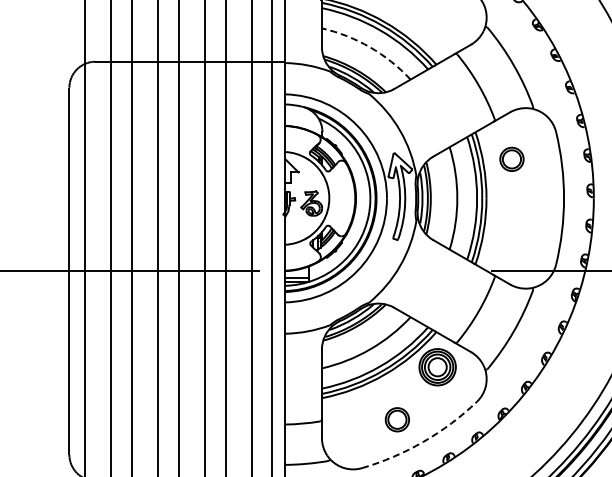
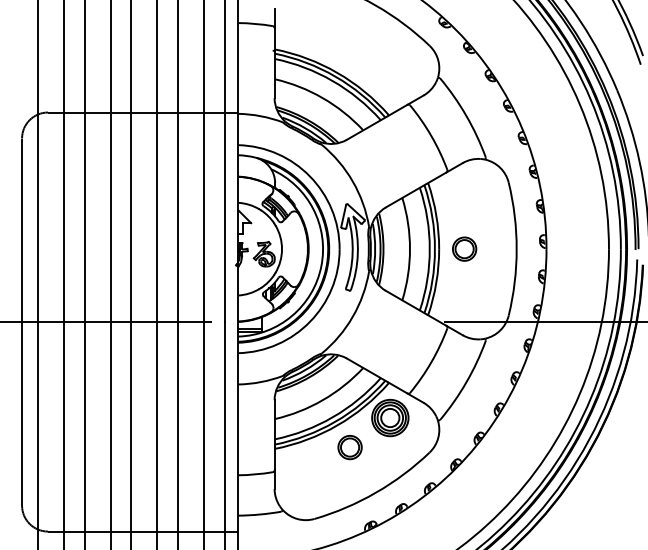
arc: (369, 47) -> (322, 98), dashed -> solid
part: (511, 158) -> (464, 248), moved
part: (396, 419) -> (349, 447), moved
arc: (423, 441) -> (376, 492), dashed -> solid

